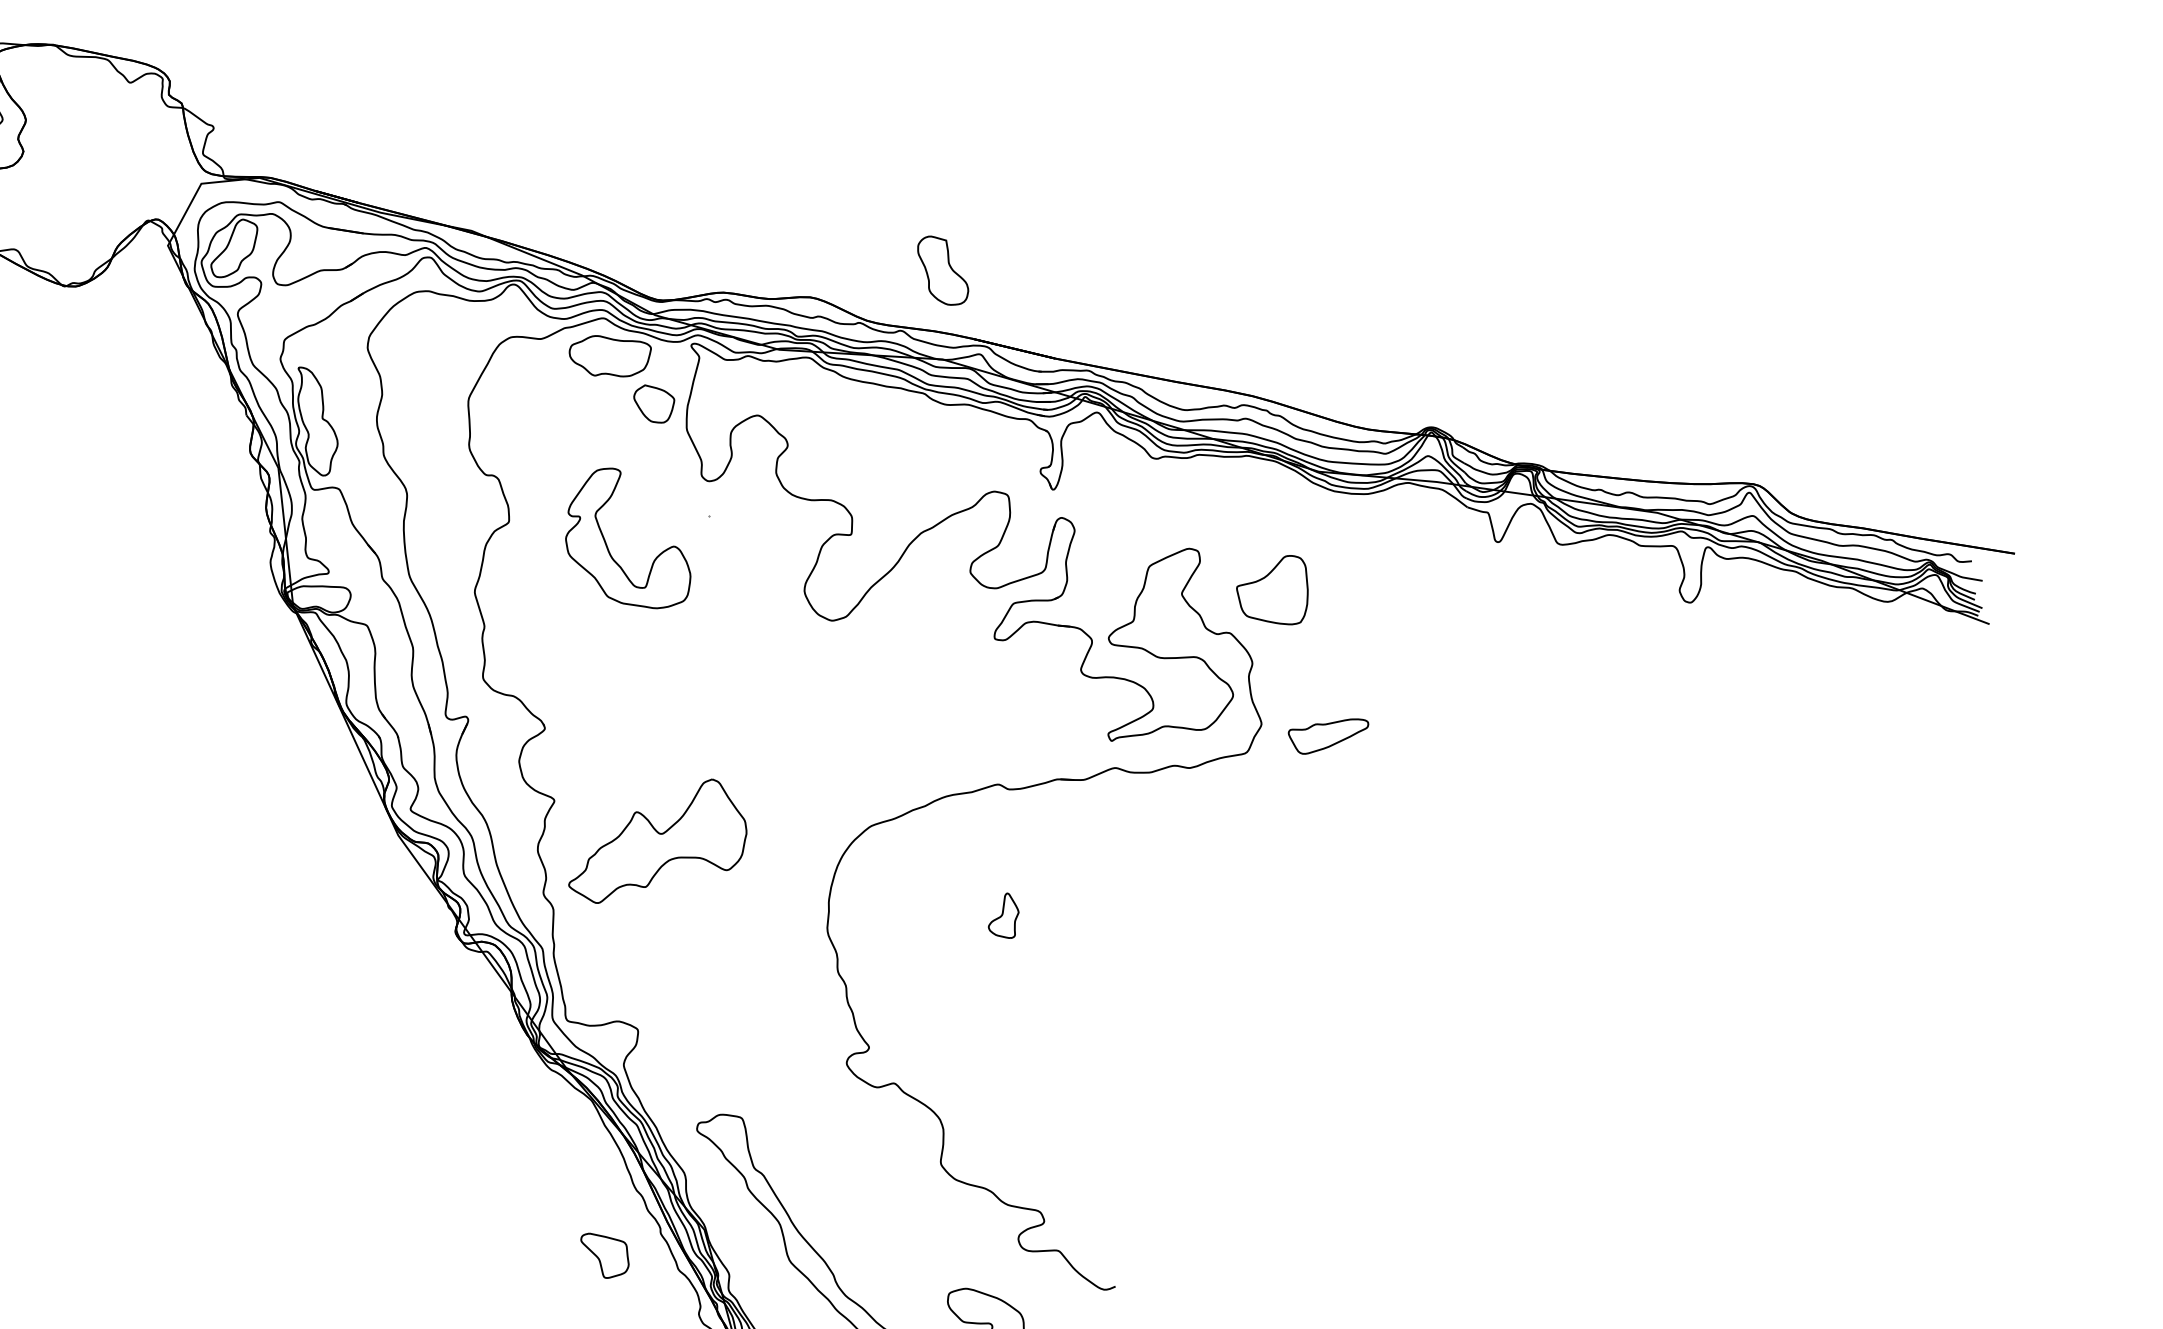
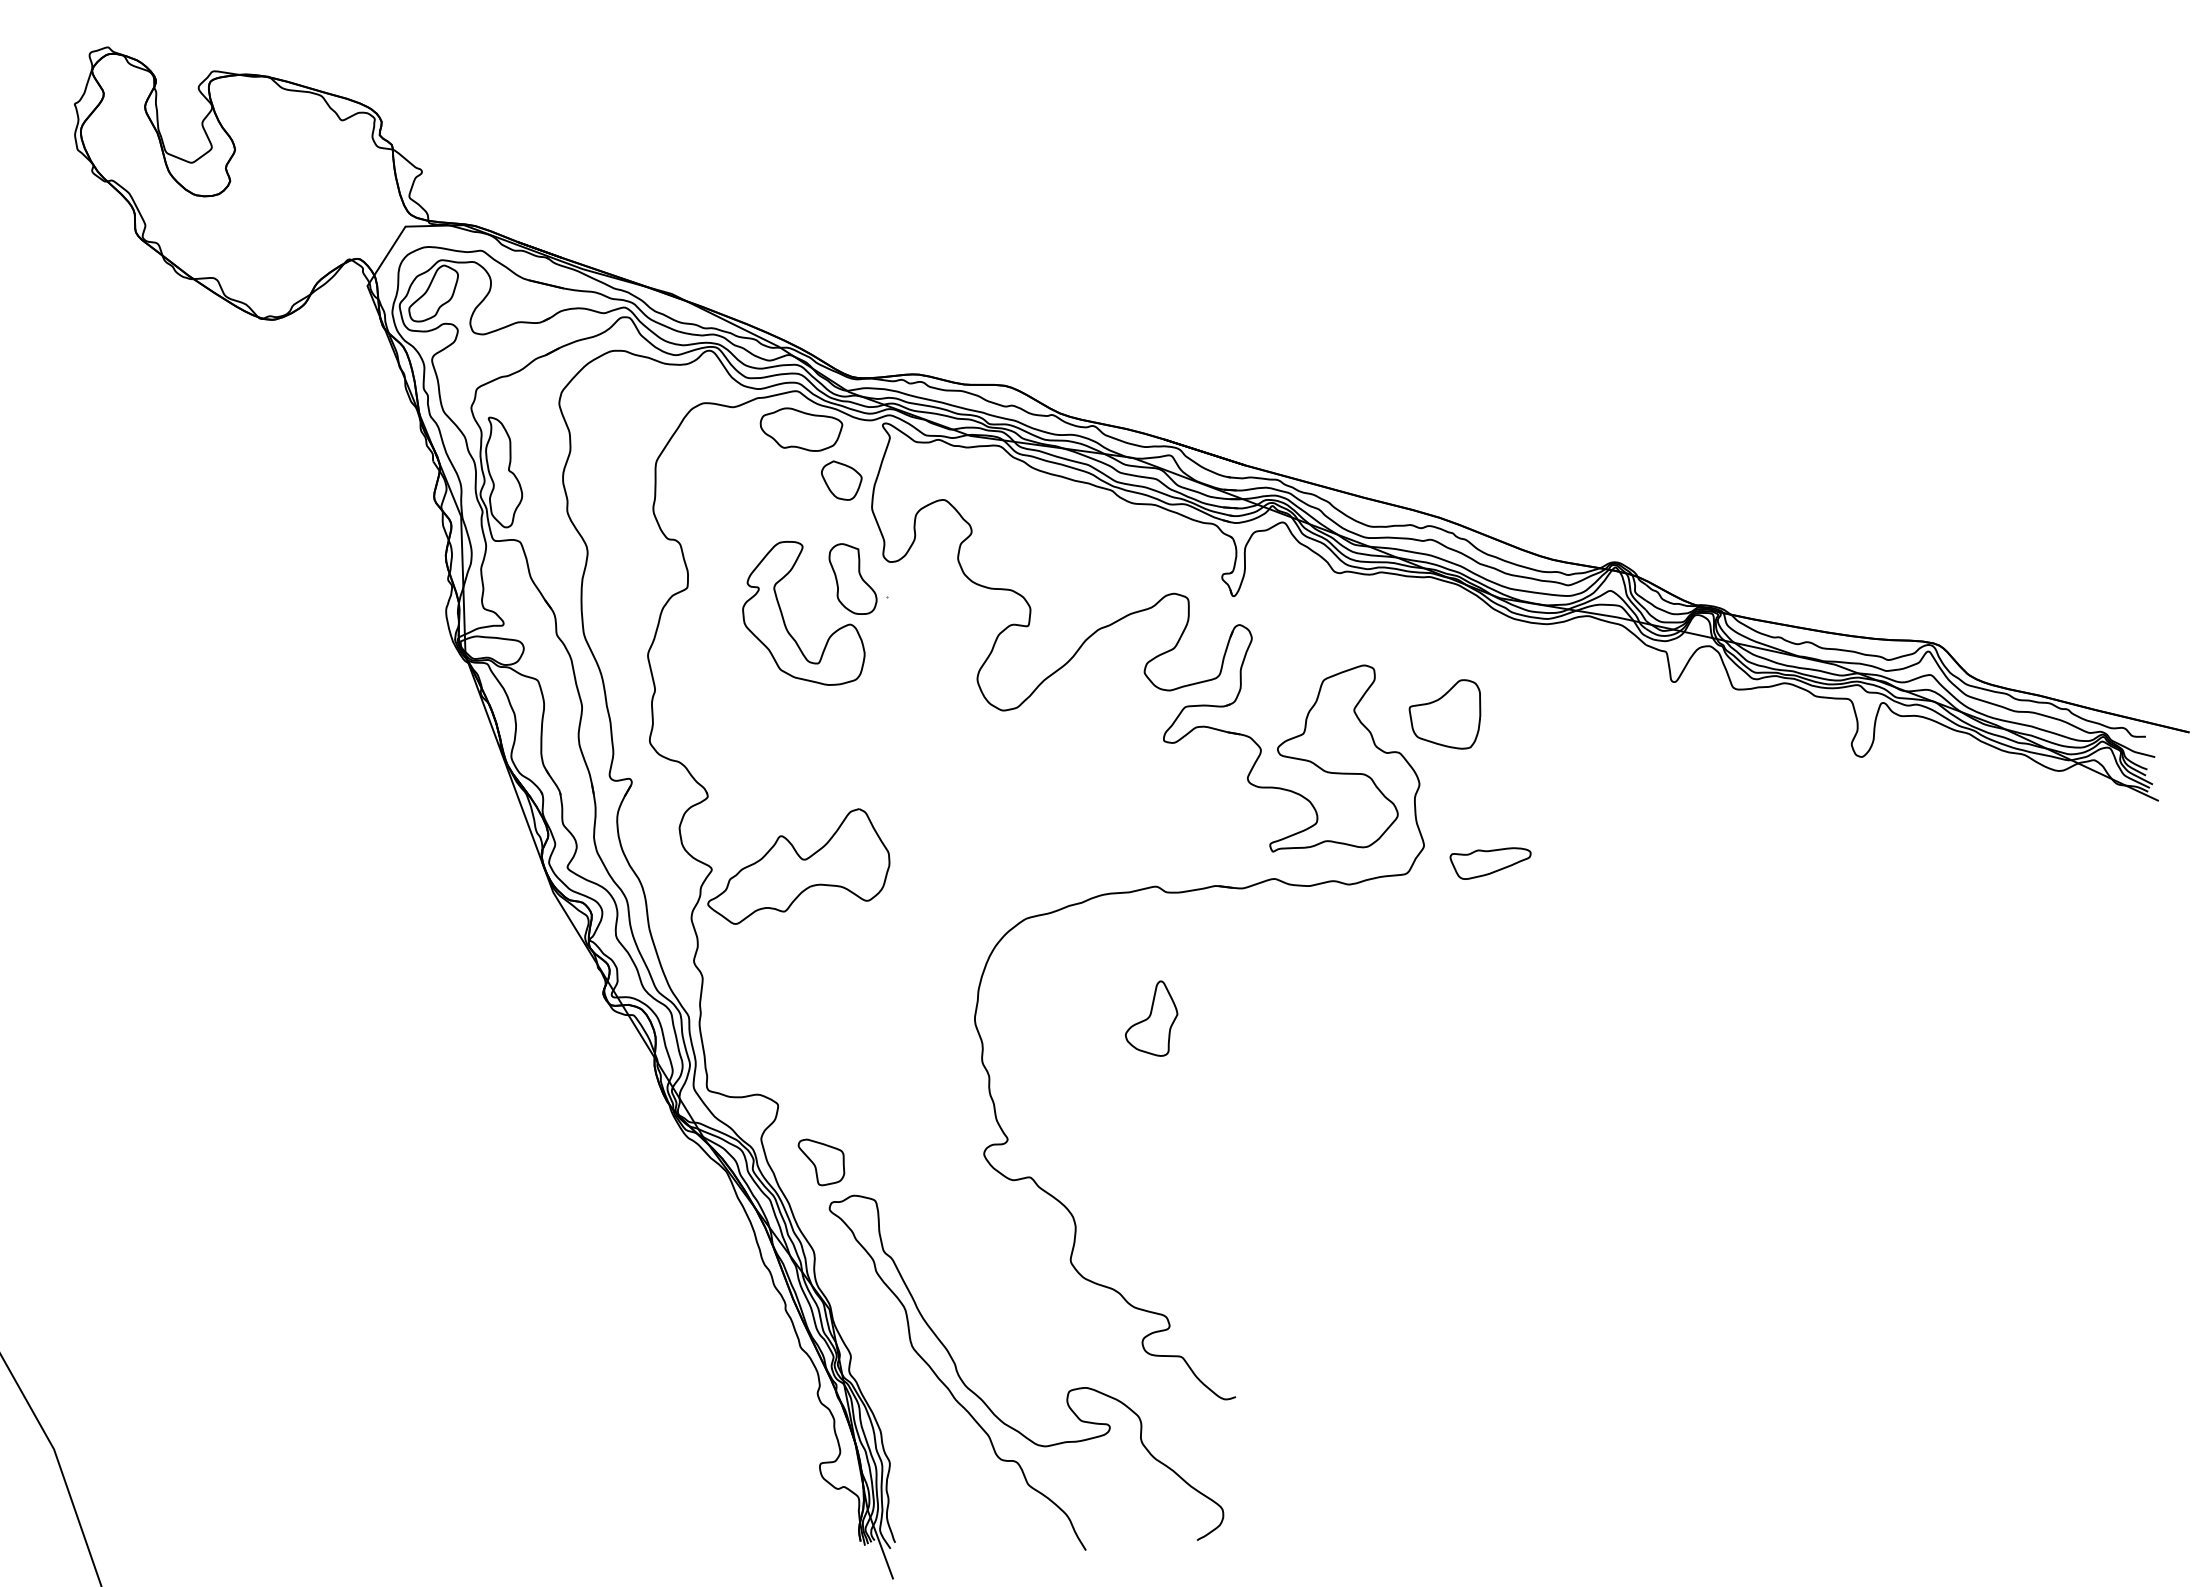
part: (942, 270) -> (852, 578), moved
part: (656, 841) -> (798, 866), moved
part: (1003, 916) -> (1151, 1018), size x1.67
part: (605, 1255) -> (821, 1162), moved

